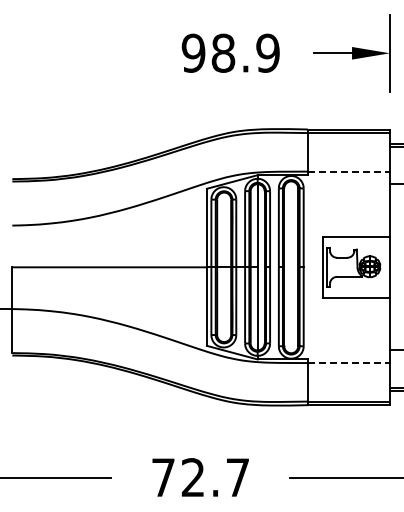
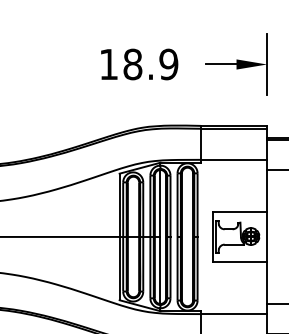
text: (193, 52) -> (108, 63), 98.9 -> 18.9
line: (349, 171) -> (234, 159), dashed -> solid
line: (349, 363) -> (234, 314), dashed -> solid

